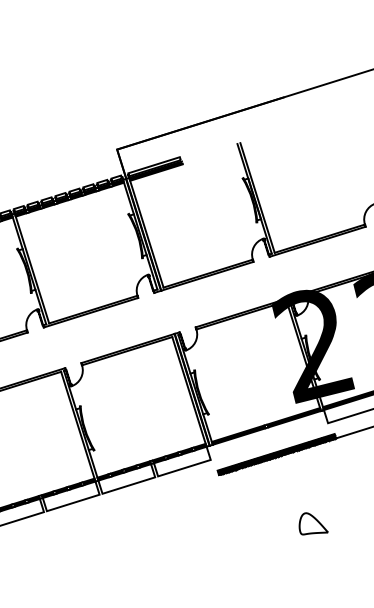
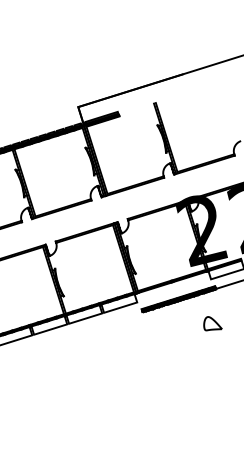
part: (312, 523) -> (212, 323), moved

